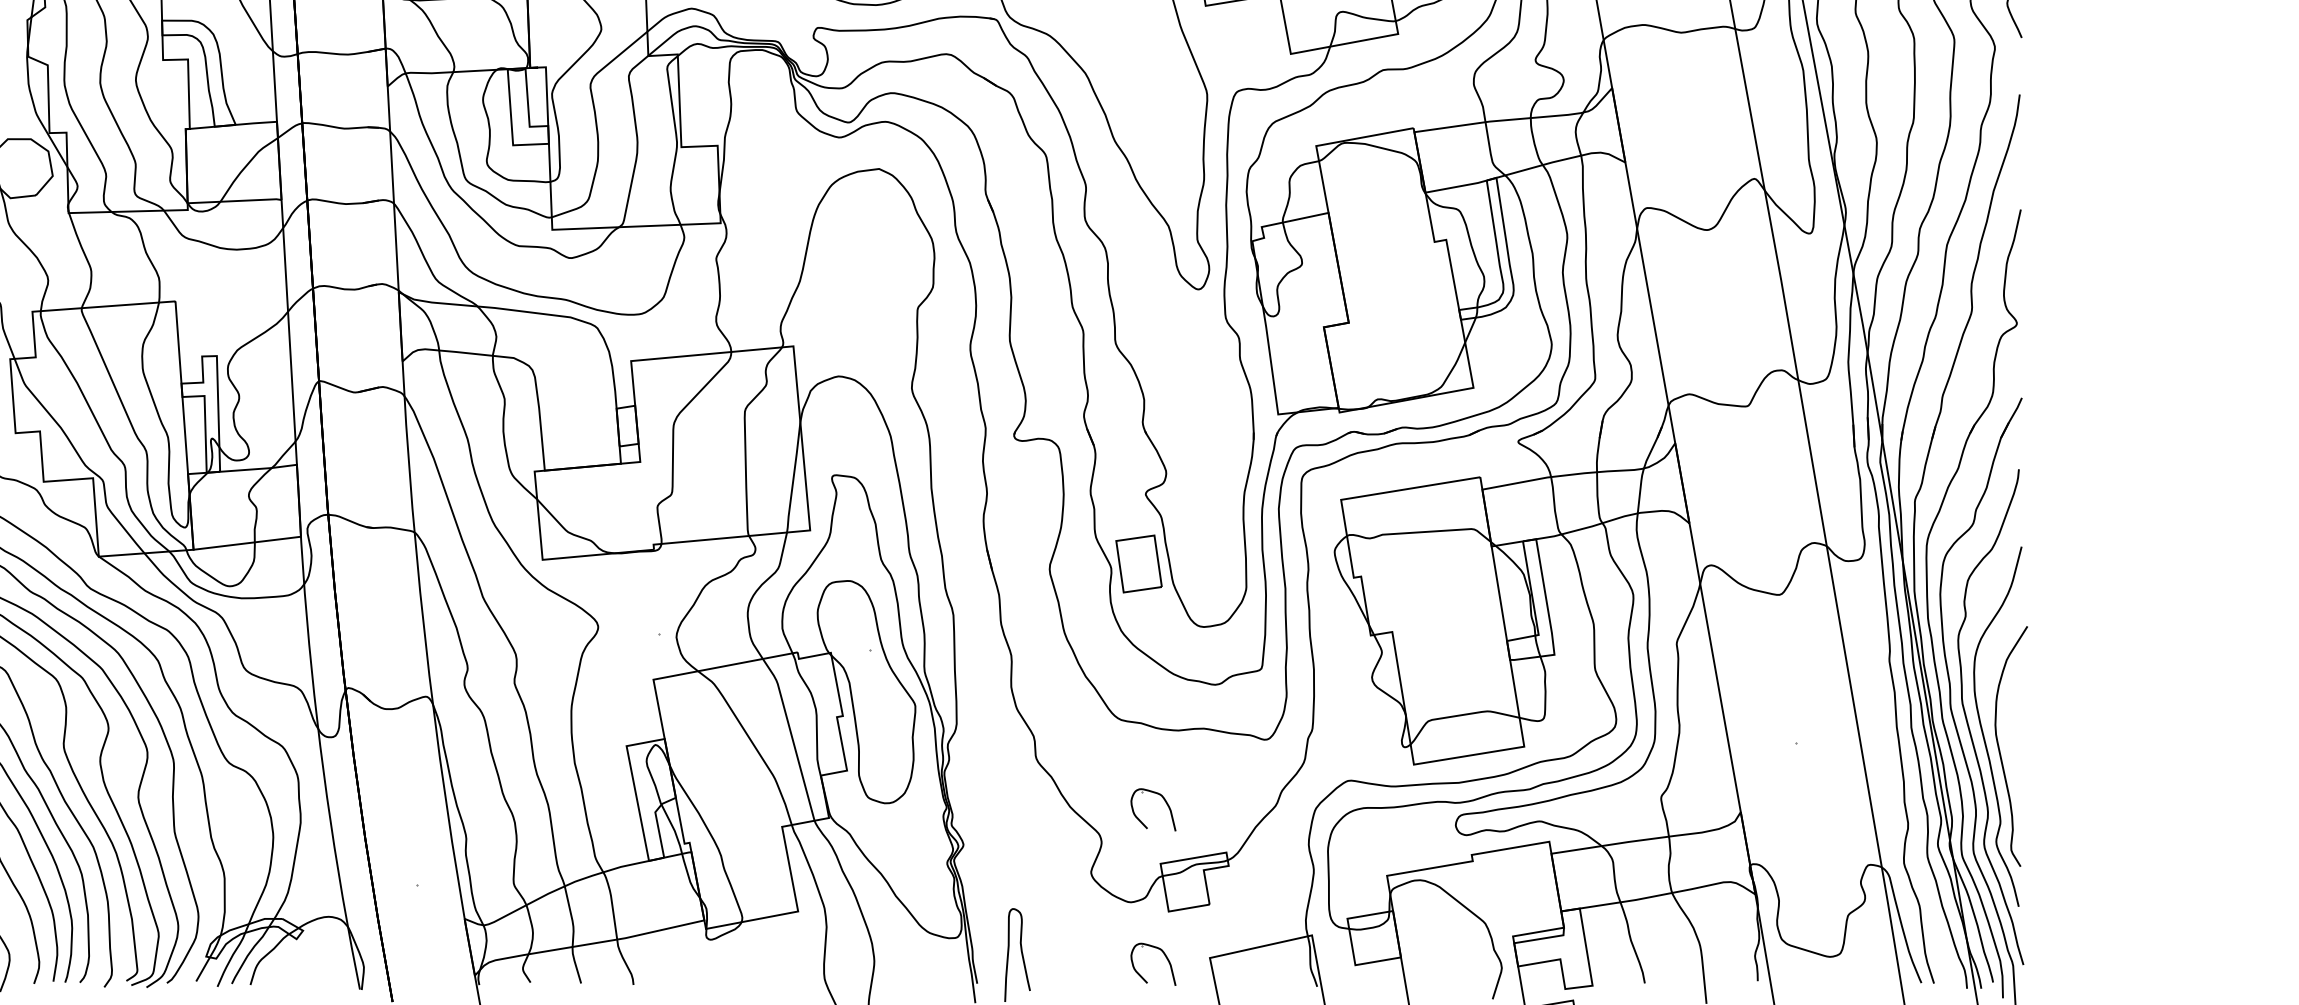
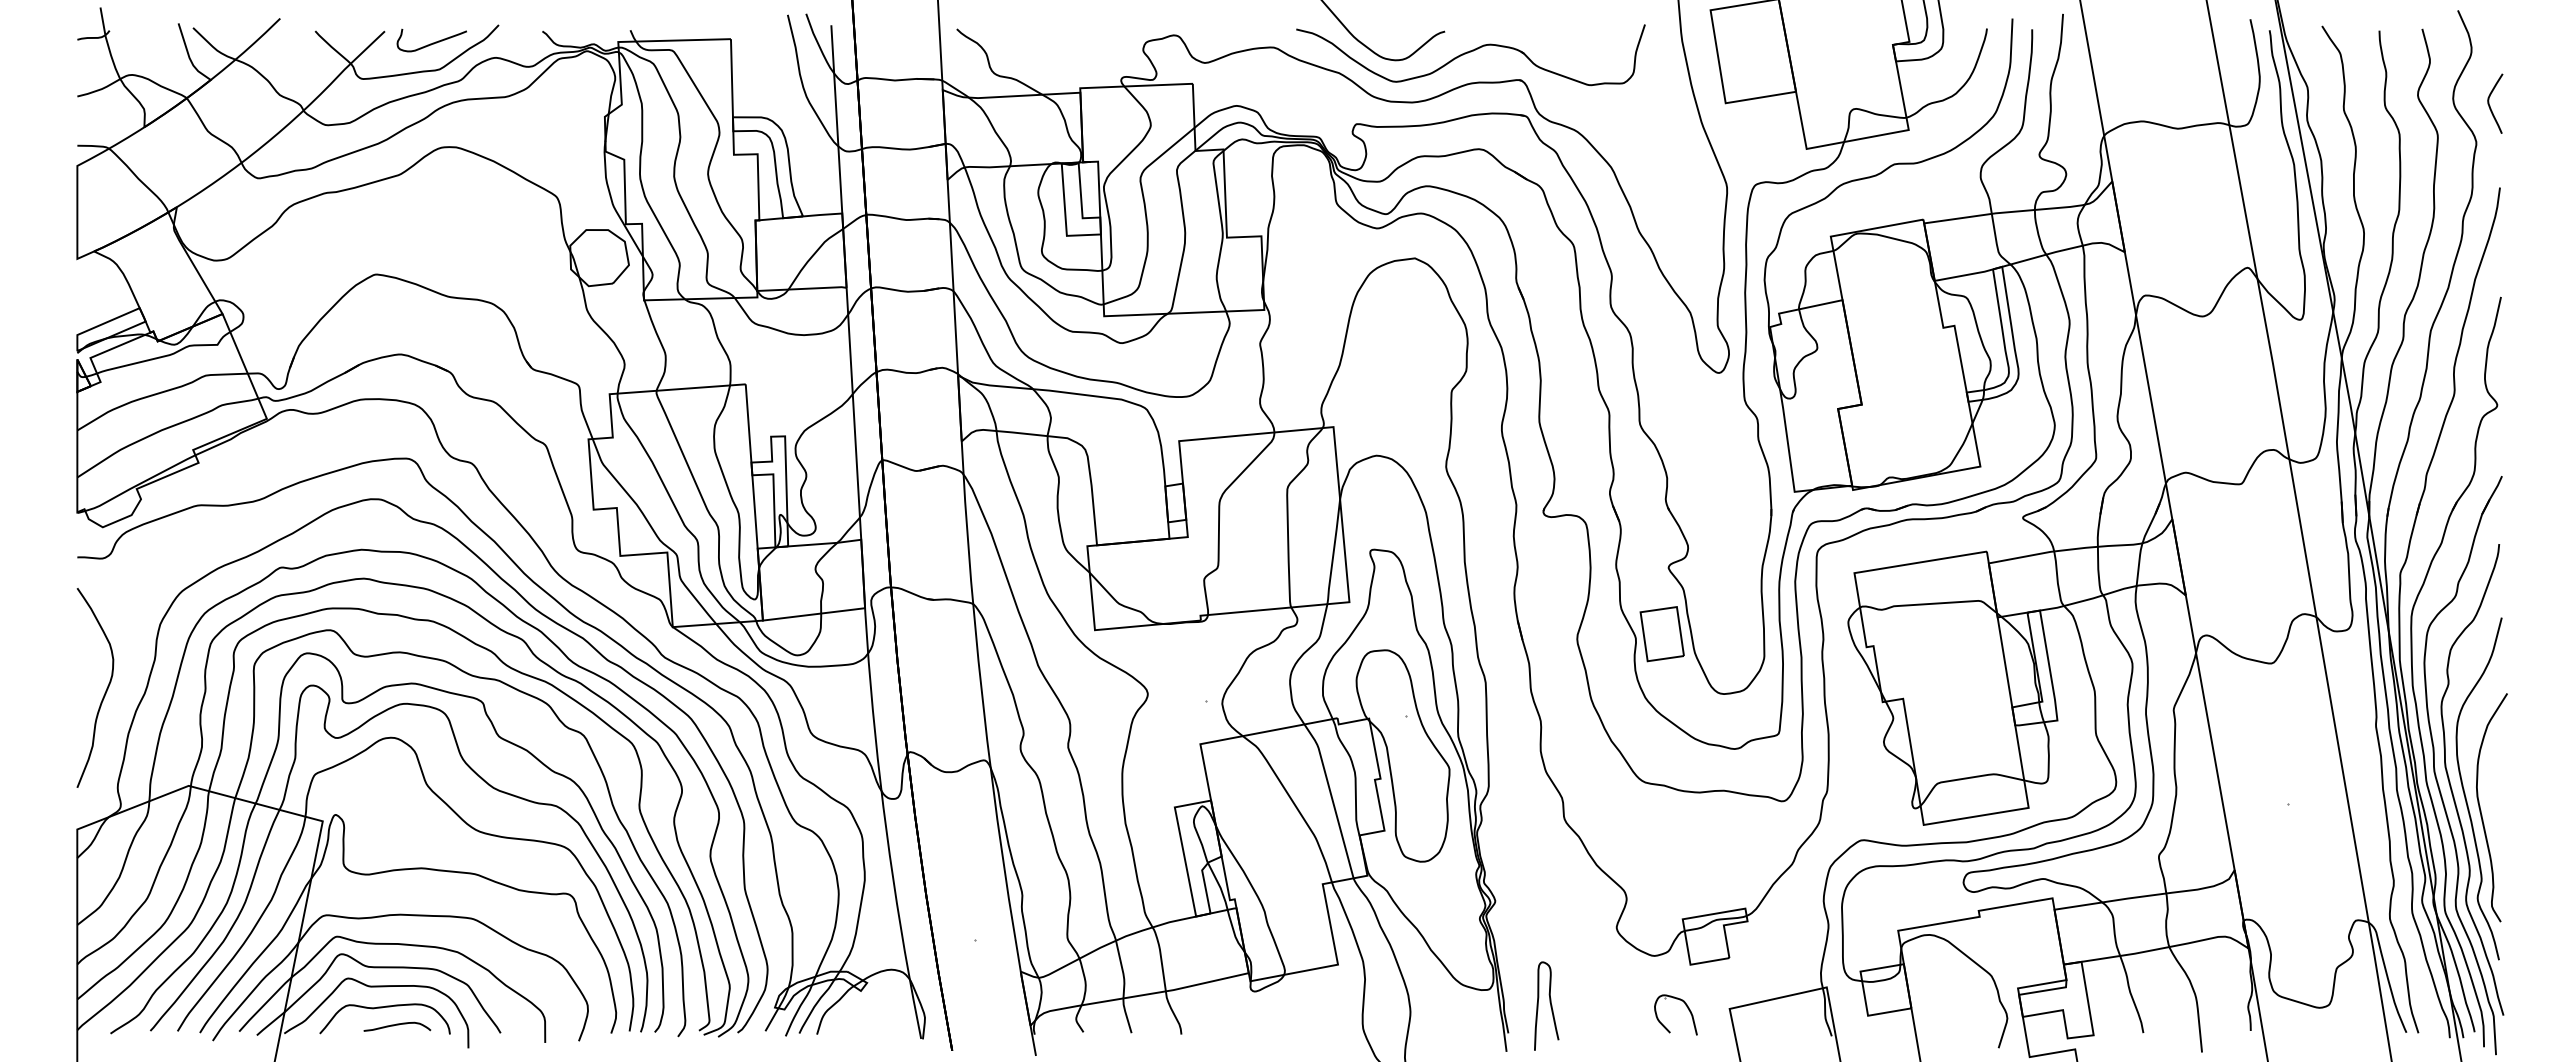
part: (1165, 803) -> (1687, 861), removed

